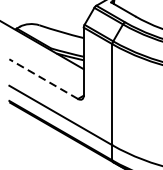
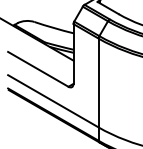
line: (43, 79) -> (38, 69), dashed -> solid

